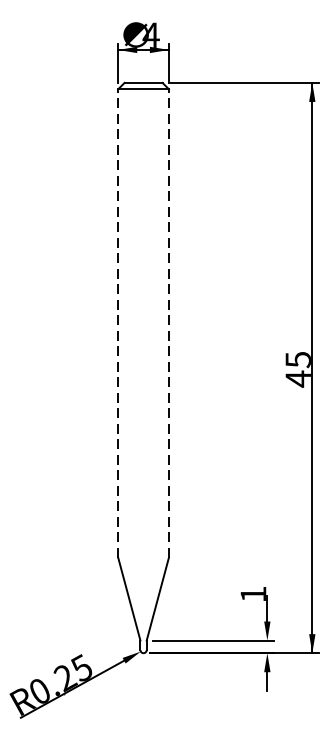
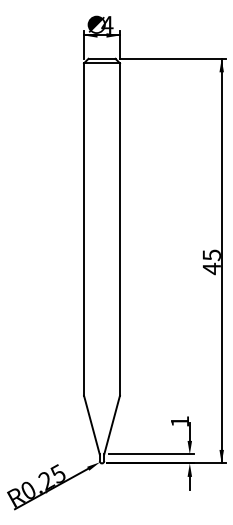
line: (118, 323) -> (84, 229), dashed -> solid
line: (168, 323) -> (119, 229), dashed -> solid

